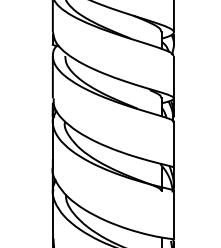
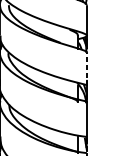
line: (173, 144) -> (86, 68), solid -> dashed

